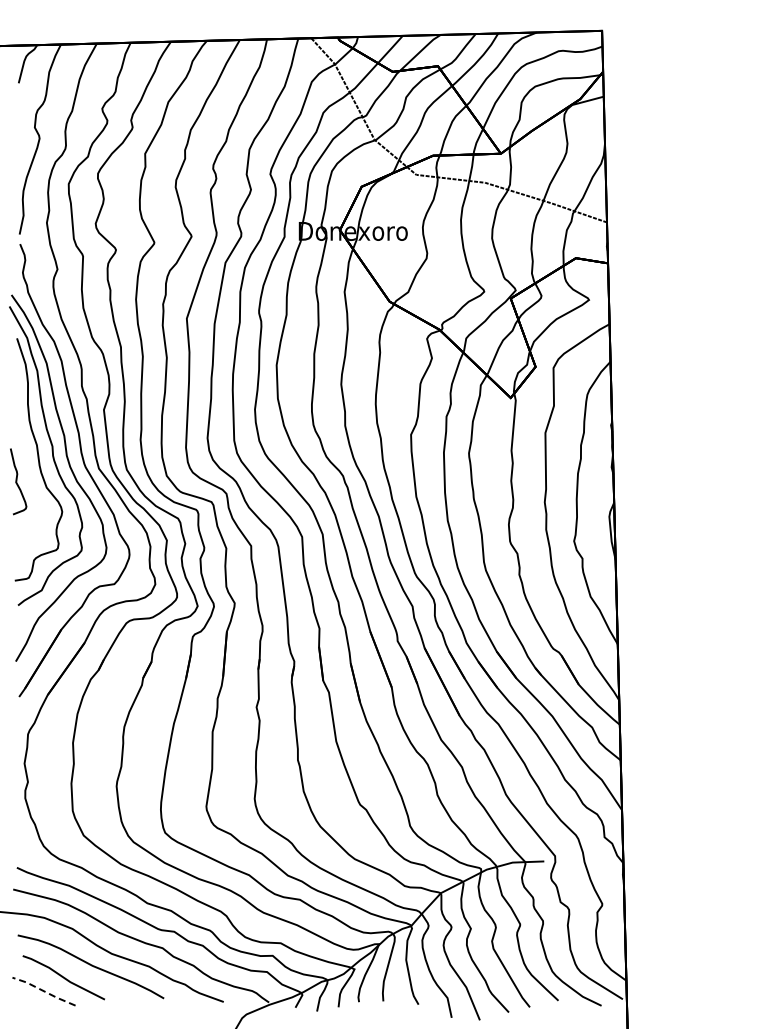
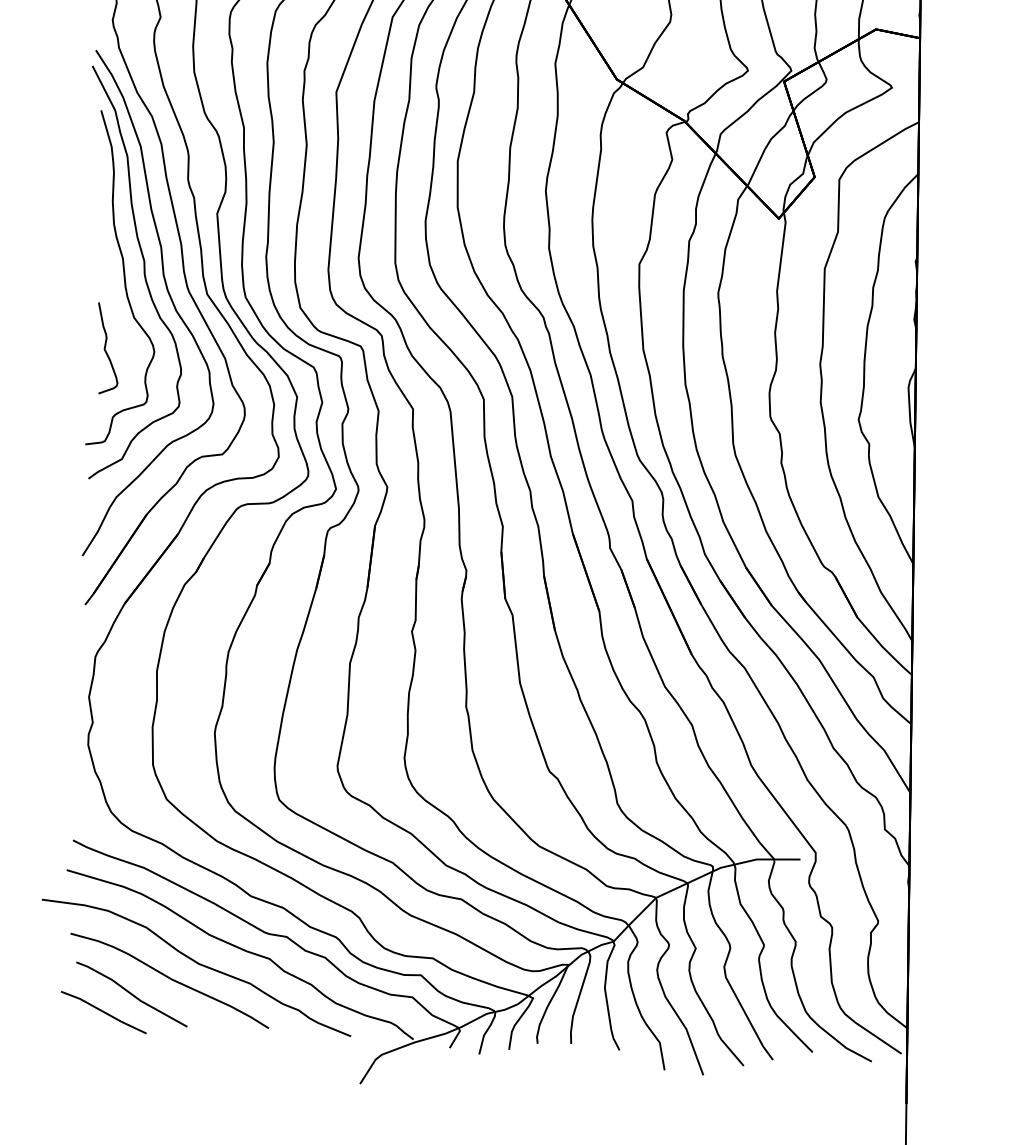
curve: (17, 481) -> (106, 348), moved
line: (44, 991) -> (104, 1012), dashed -> solid

